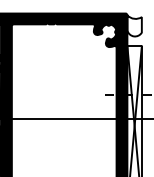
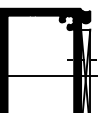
hatch: (134, 25) -> (85, 16), added

